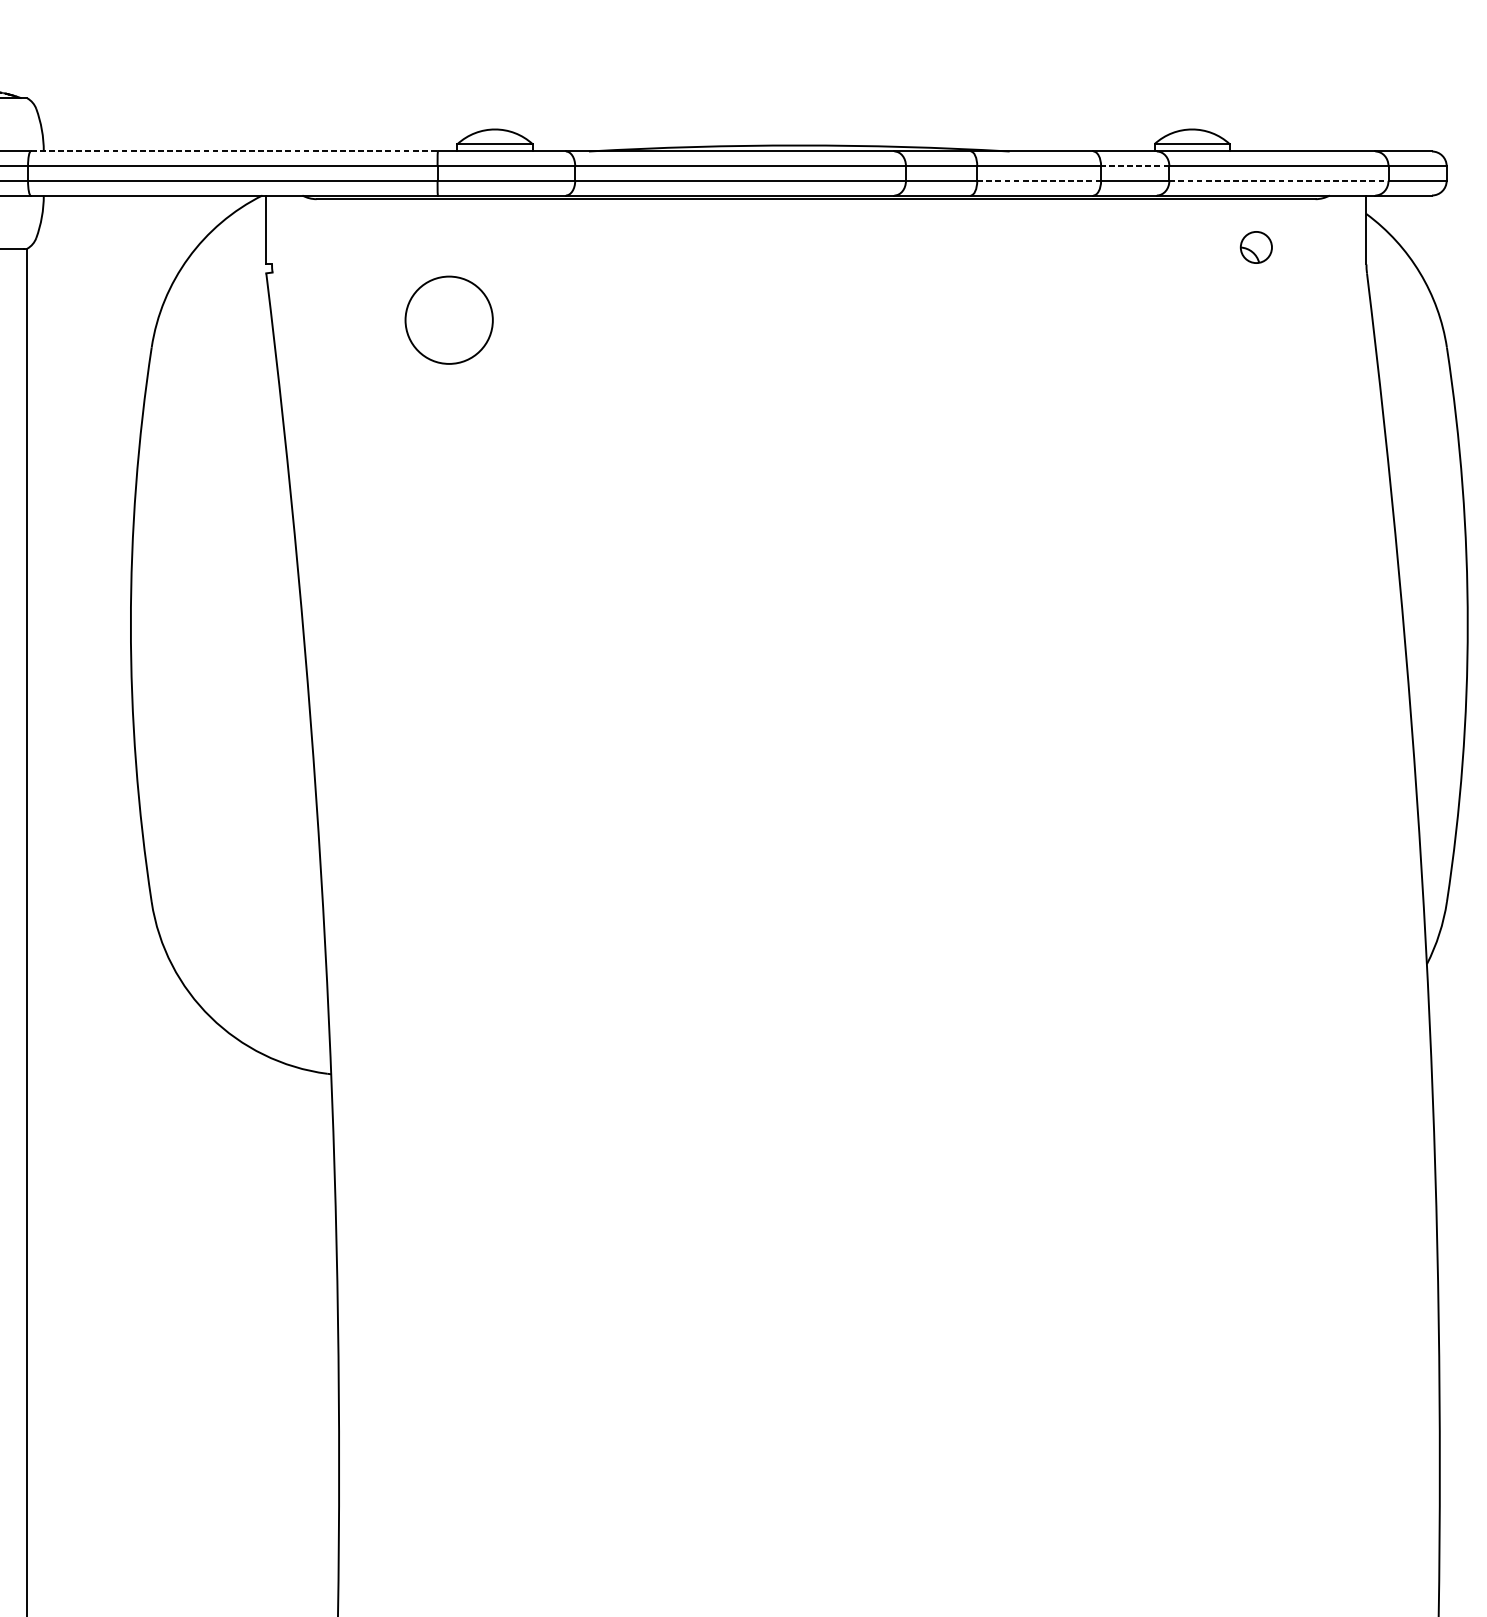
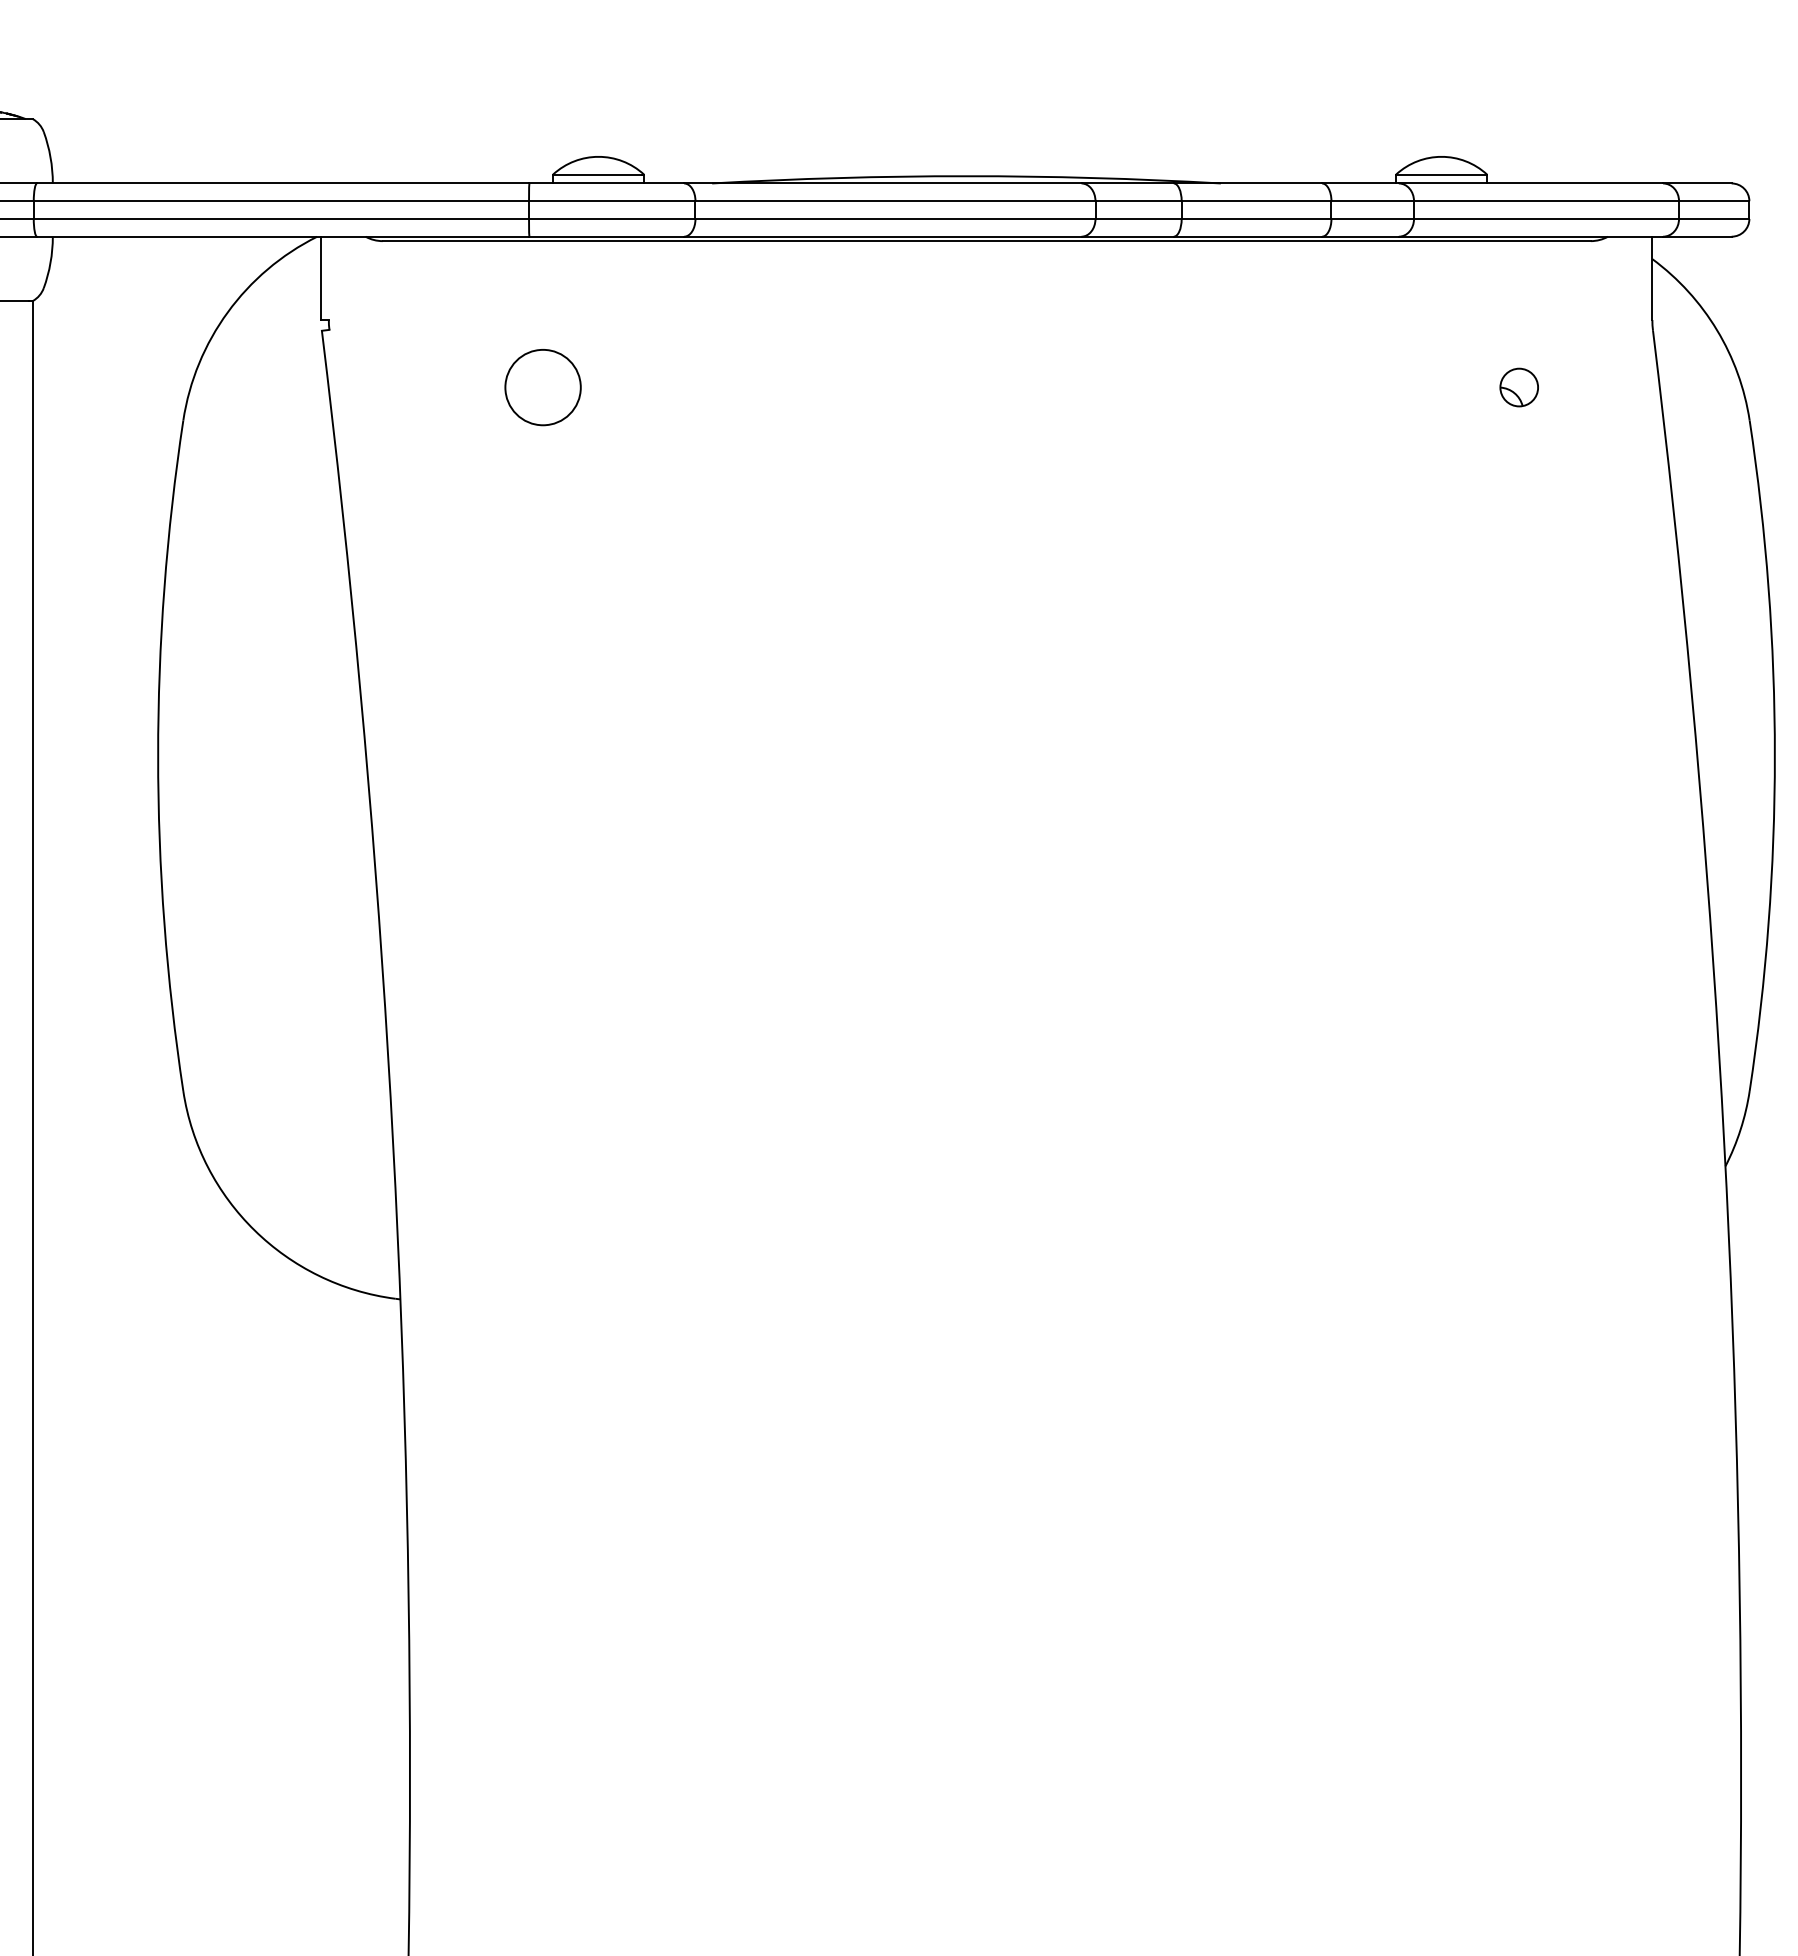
line: (234, 151) -> (283, 183), dashed -> solid
line: (1135, 166) -> (1372, 201), dashed -> solid
line: (1039, 180) -> (1256, 218), dashed -> solid
line: (1278, 180) -> (1546, 218), dashed -> solid
part: (1255, 247) -> (1518, 387), moved
circle: (448, 320) -> (542, 387), size x0.71

